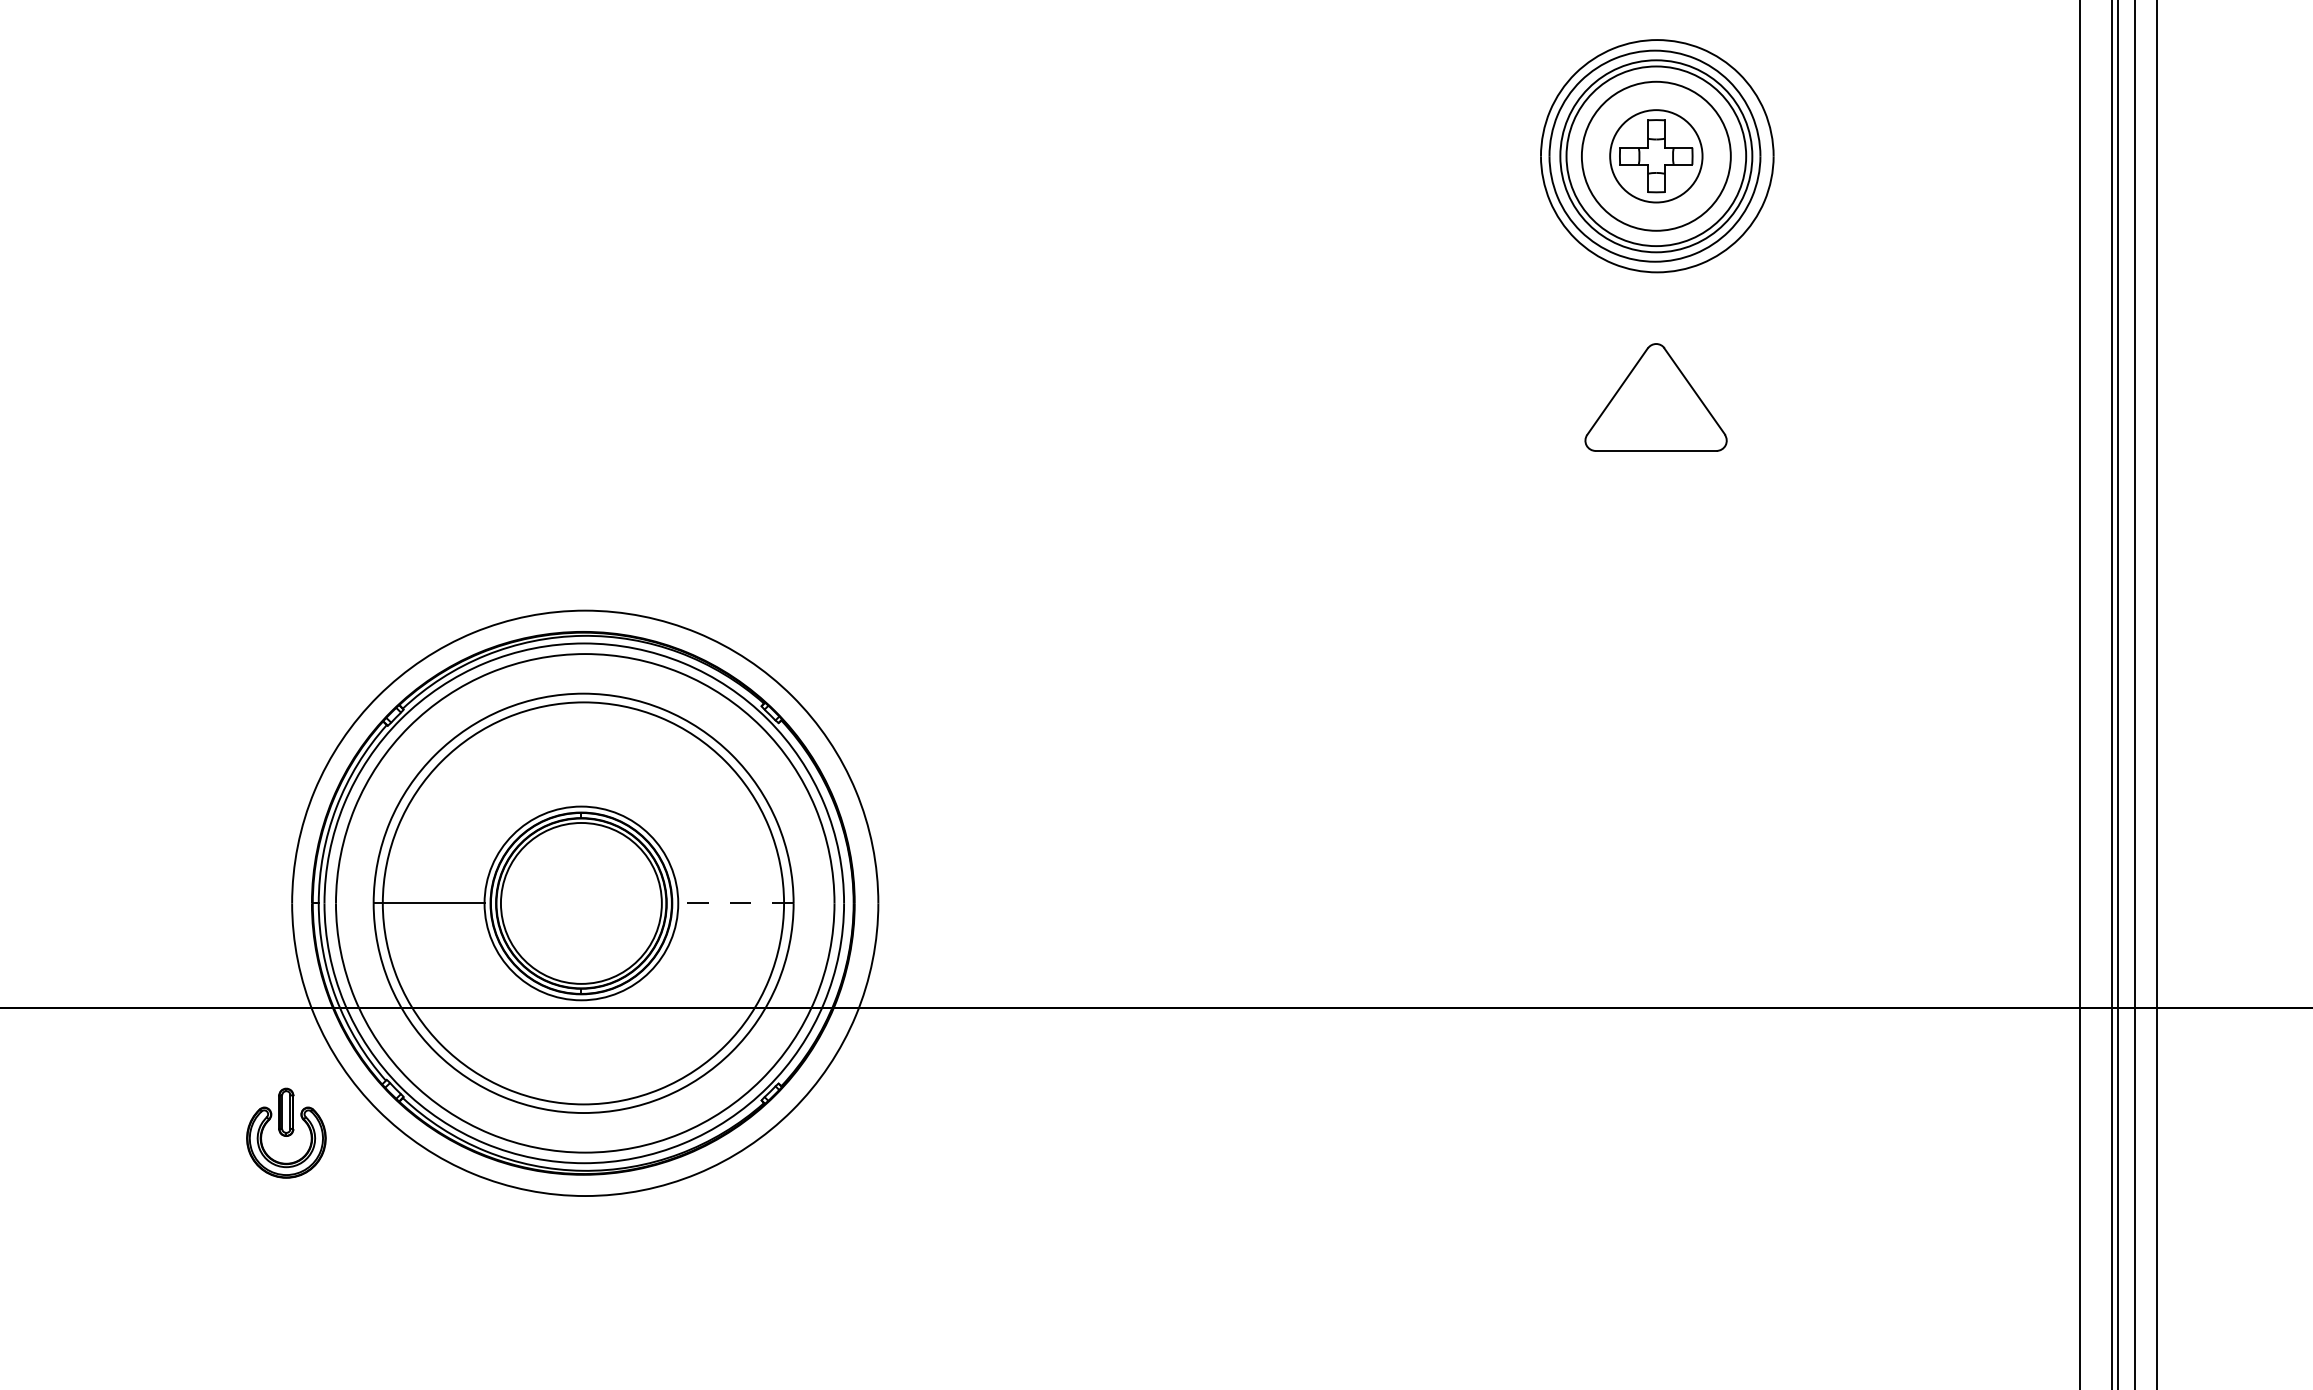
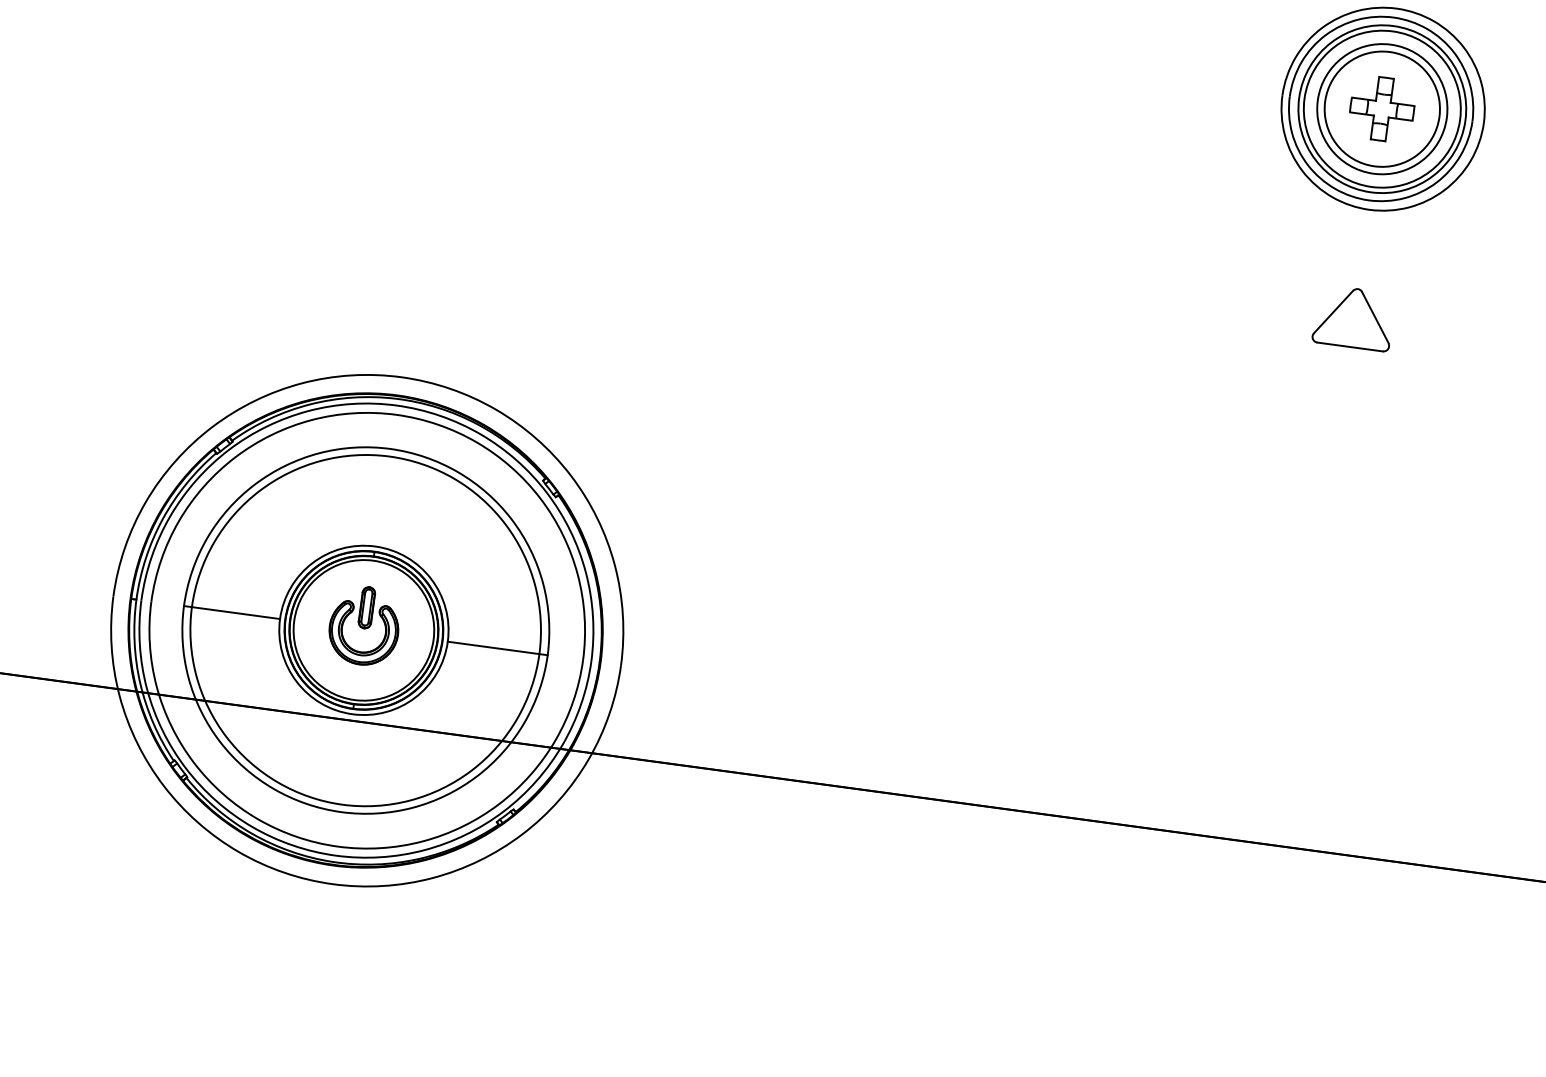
circle: (1656, 156) -> (1382, 109), size x1.43
part: (1656, 397) -> (1354, 318), size x0.62
line: (735, 903) -> (497, 648), dashed -> solid
part: (286, 1132) -> (364, 625), moved

